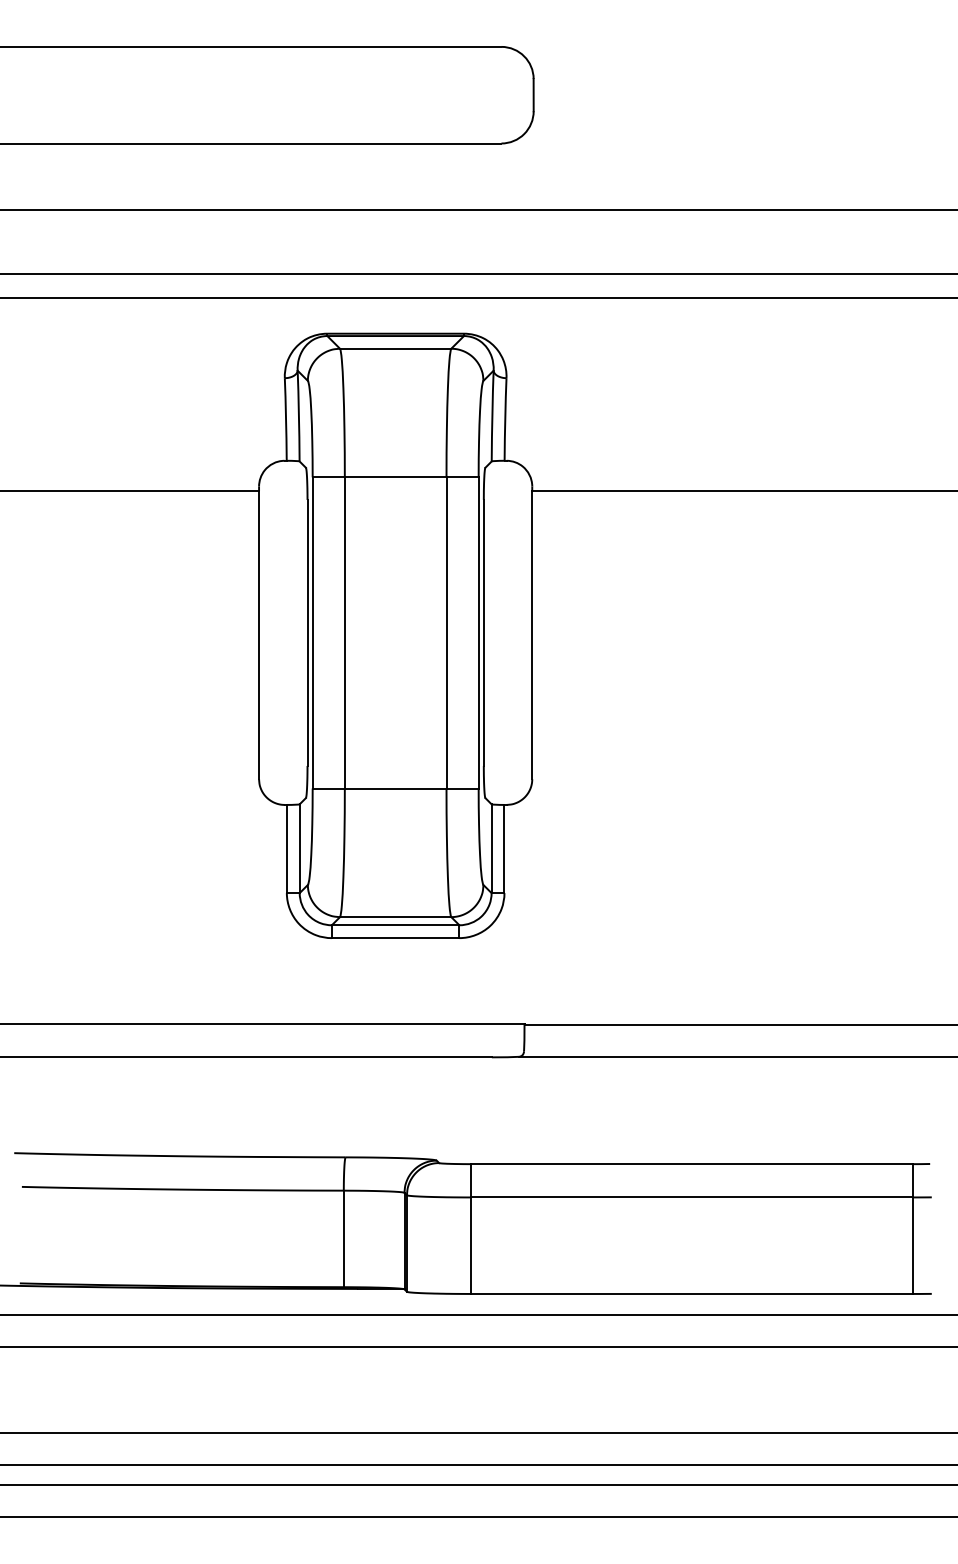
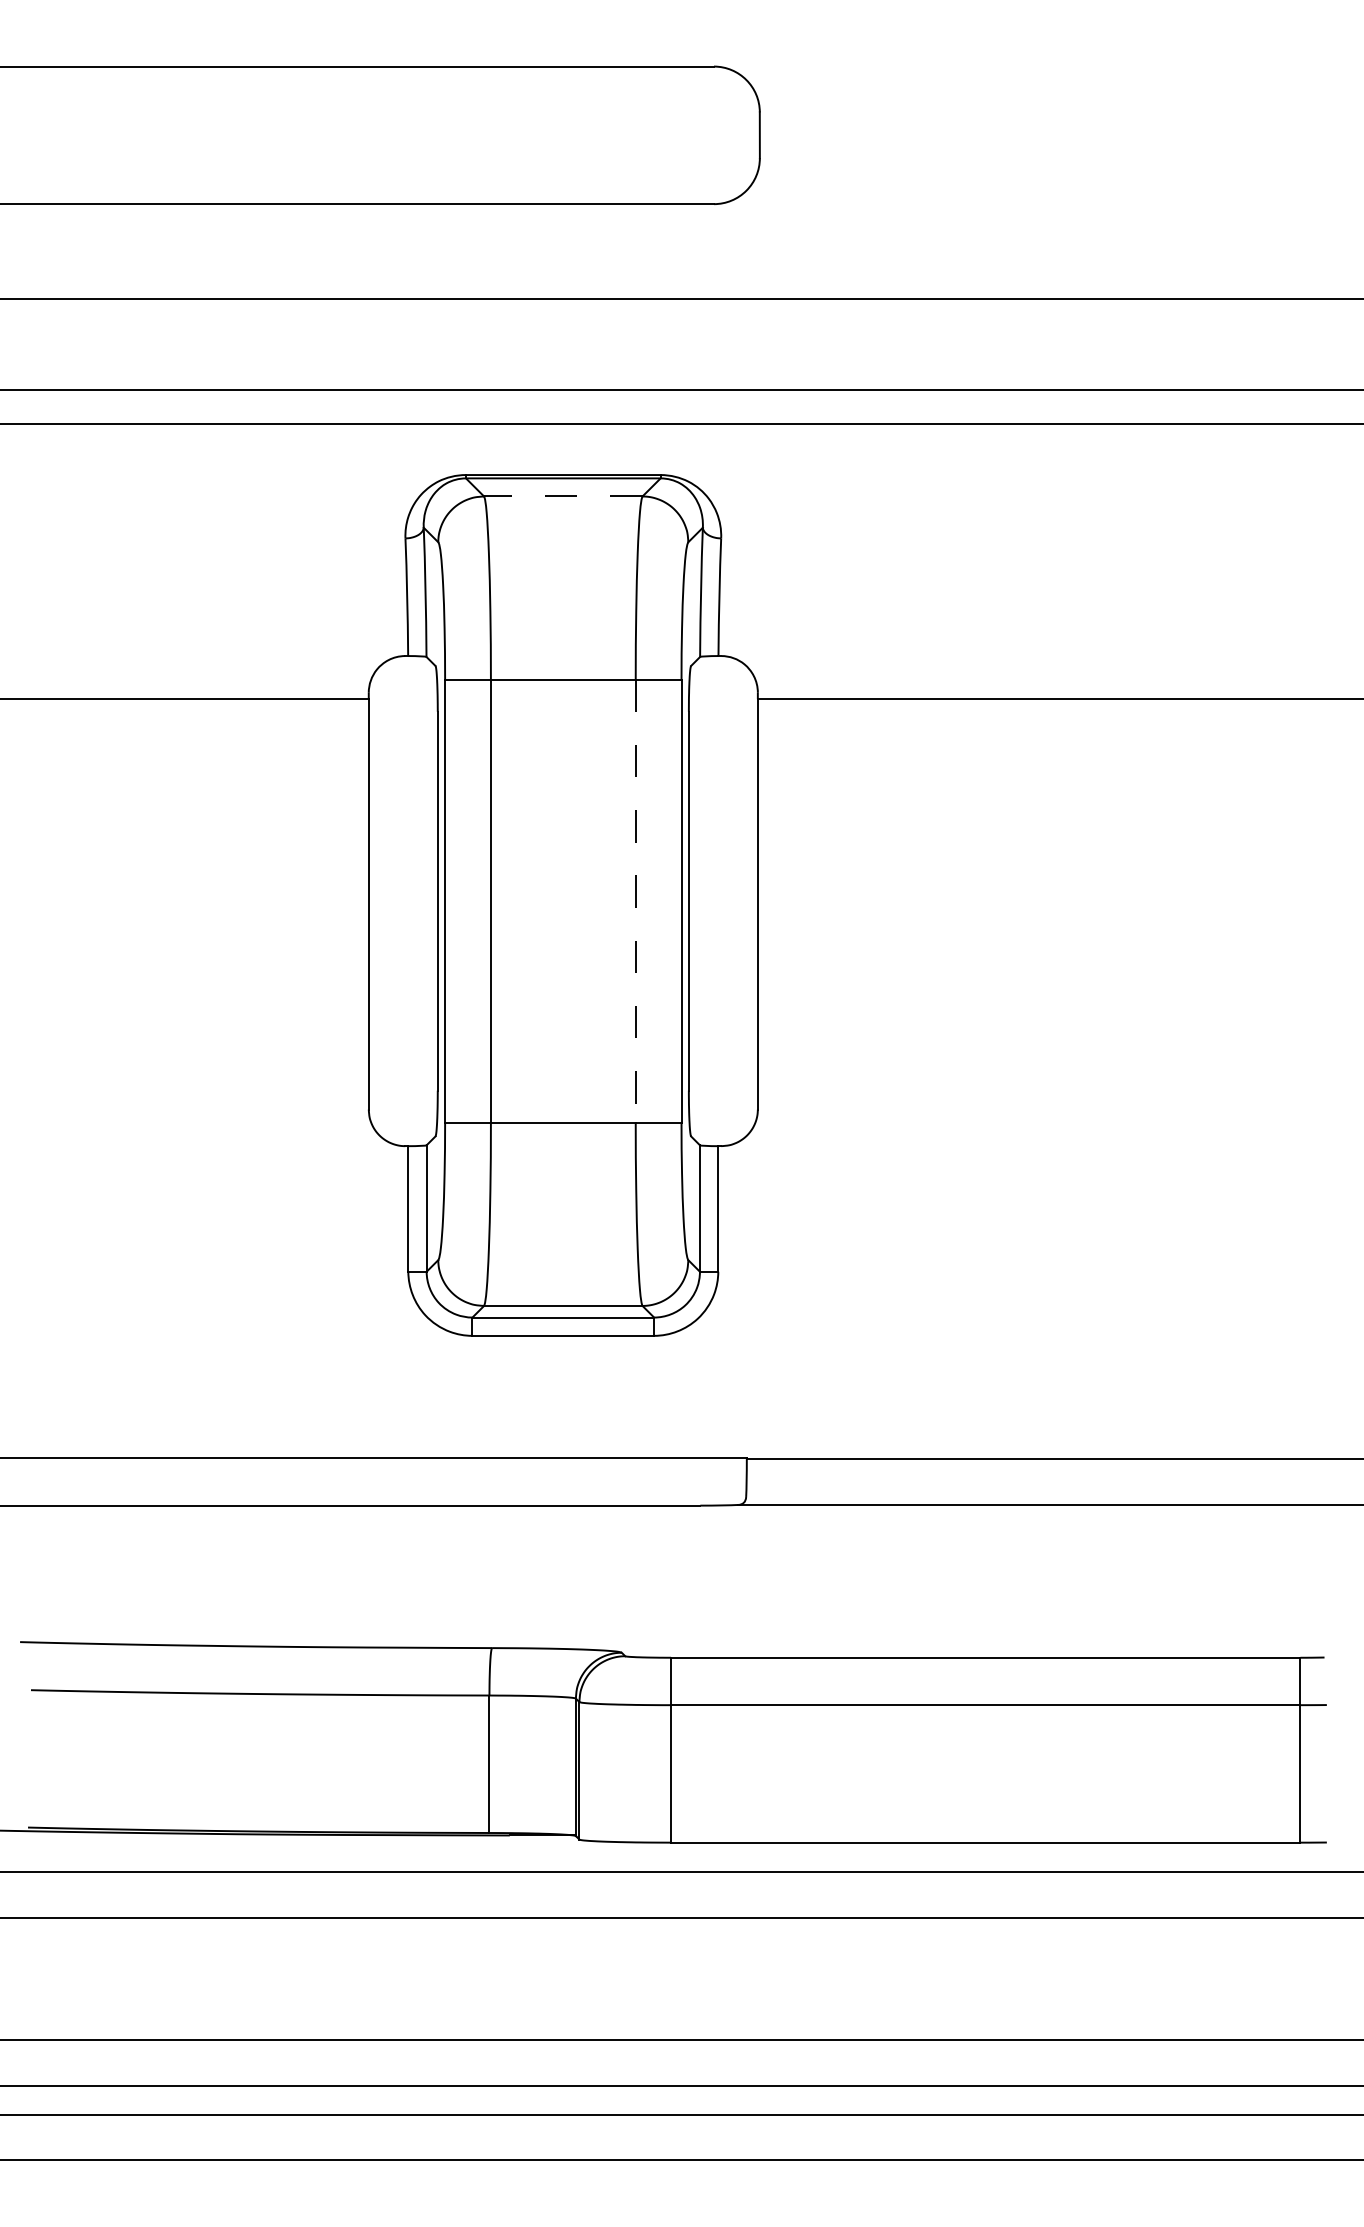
line: (395, 348) -> (563, 496), solid -> dashed
line: (446, 632) -> (635, 900), solid -> dashed

